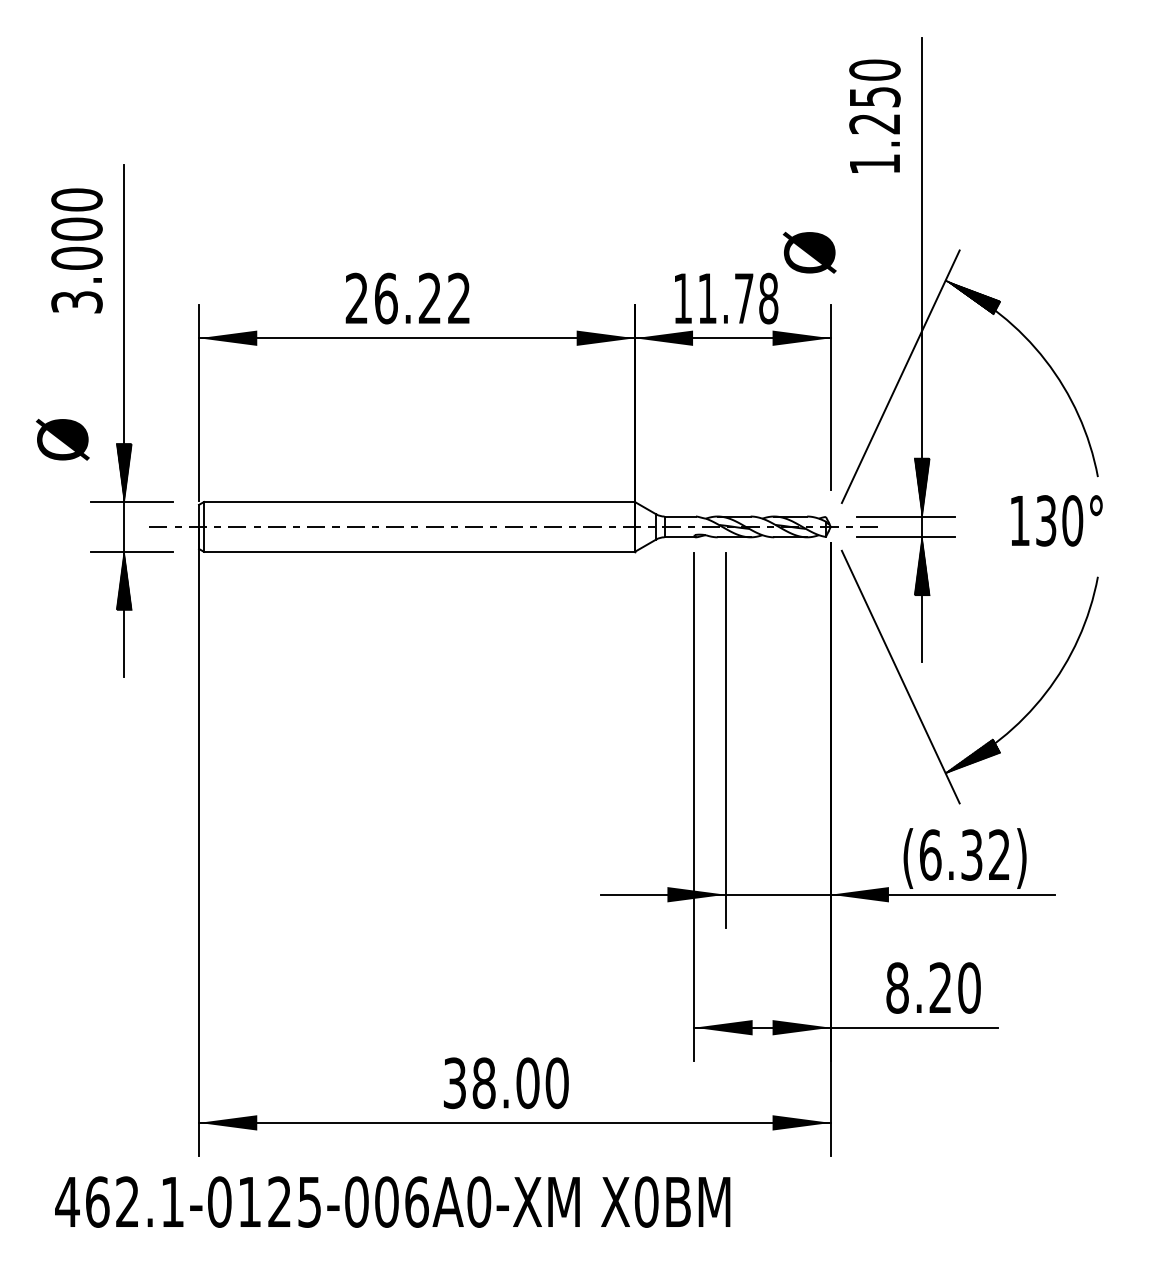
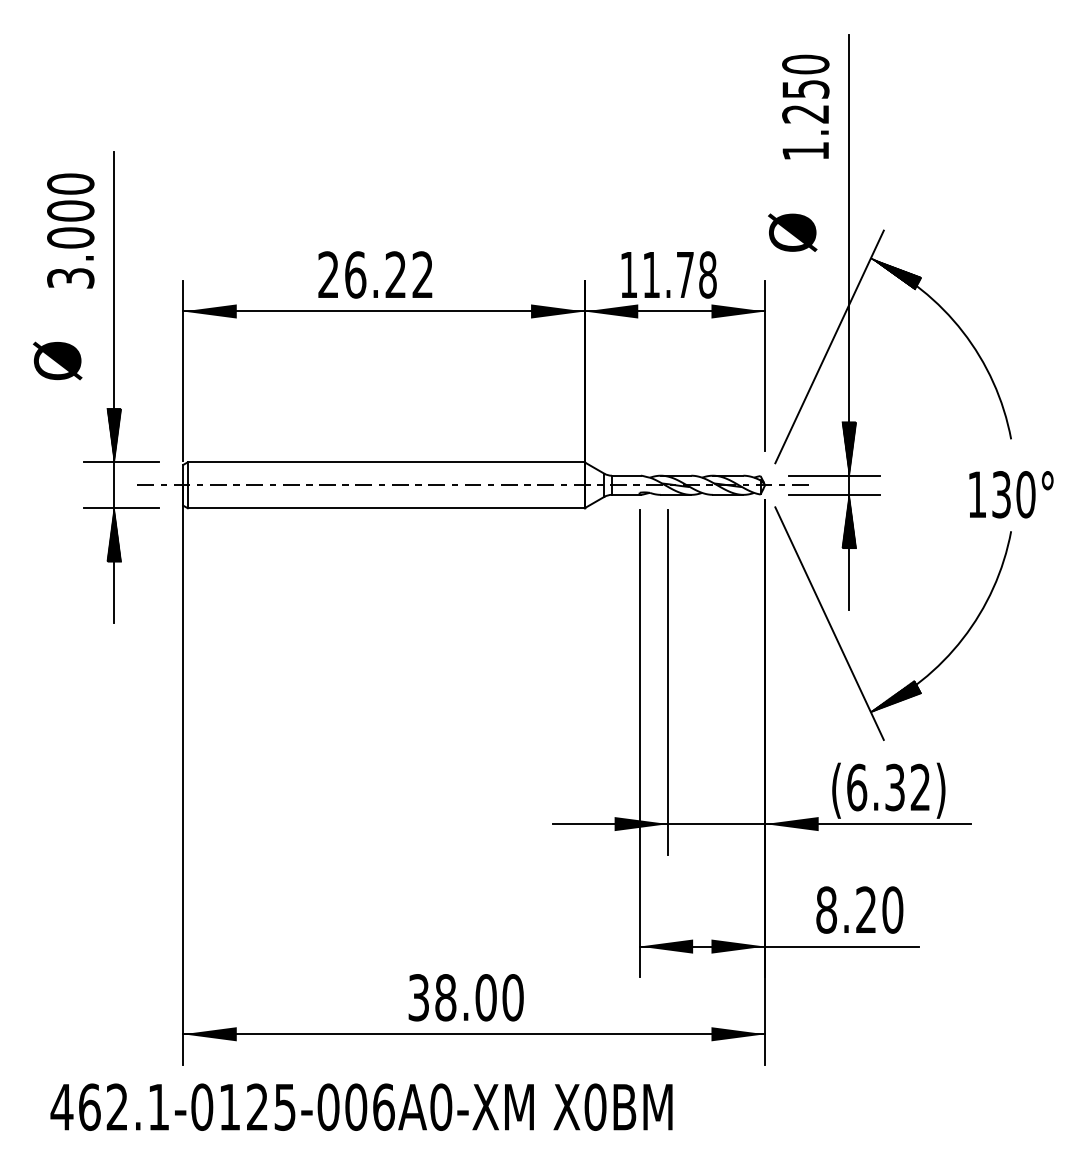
text: (809, 252) -> (792, 232), moved
text: (62, 439) -> (57, 360), moved
text: (1057, 520) -> (1011, 494), moved

